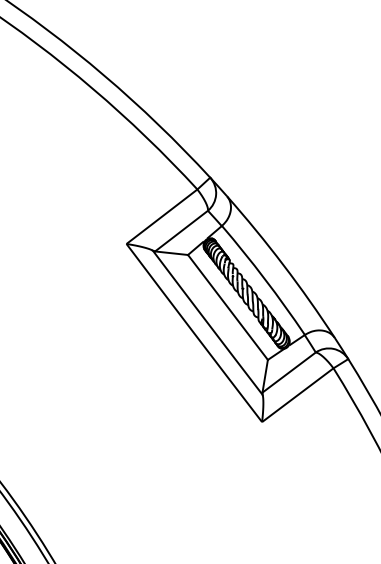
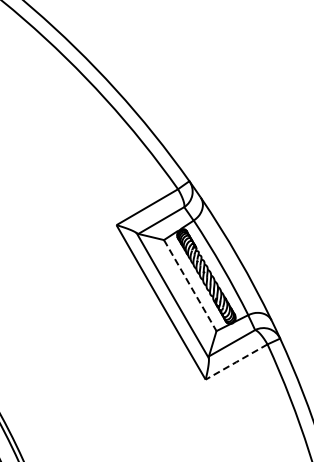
line: (228, 307) -> (190, 285), solid -> dashed
line: (297, 395) -> (236, 362), solid -> dashed

